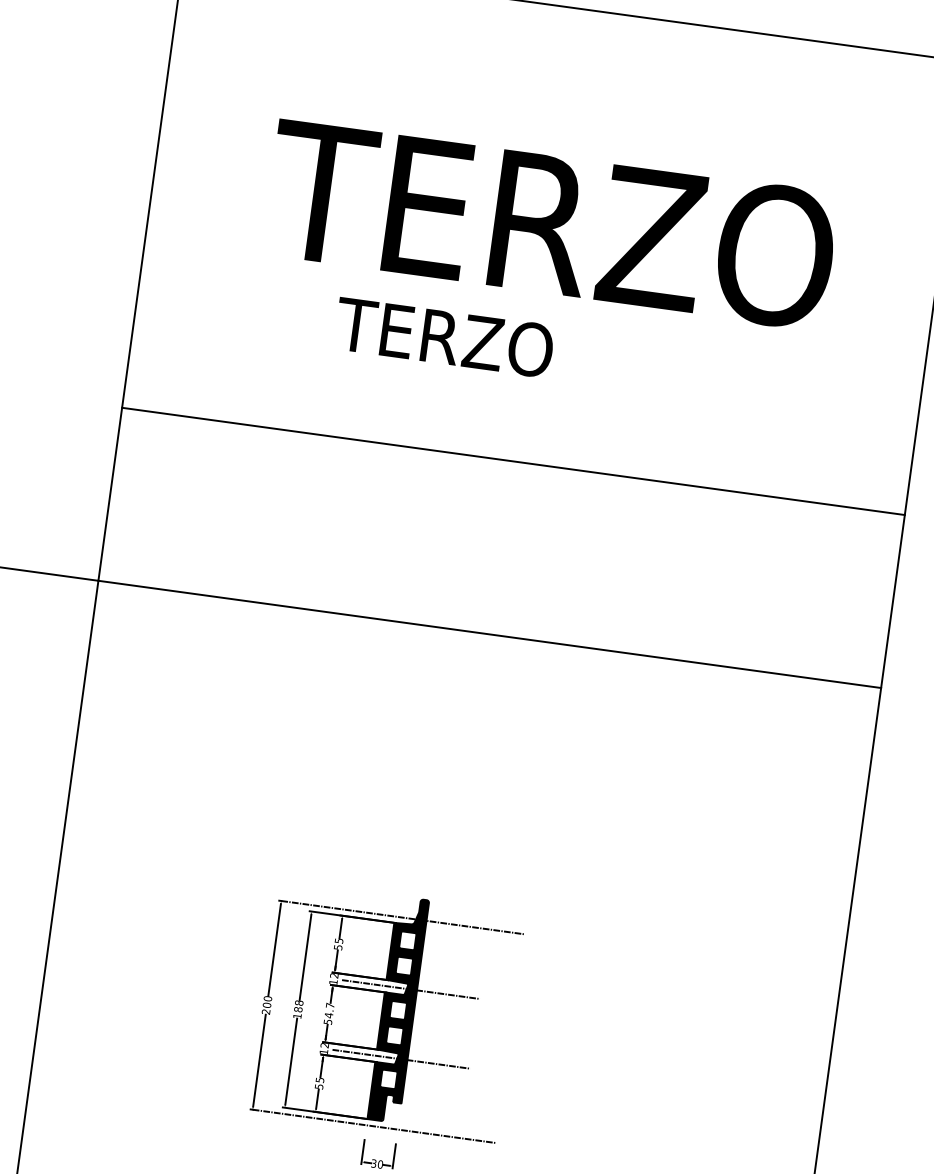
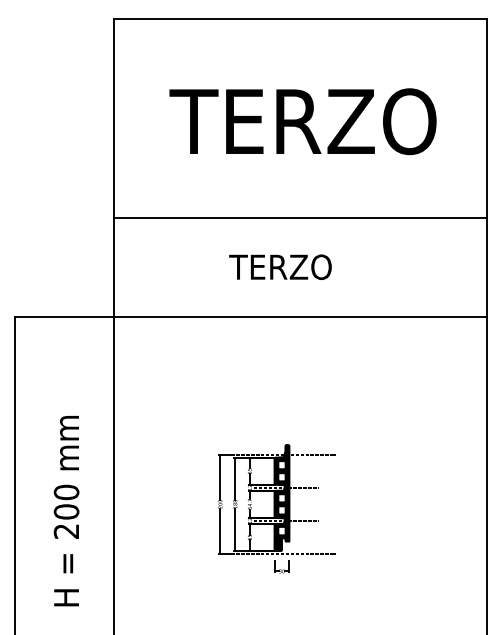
text: (444, 336) -> (280, 266), moved
line: (513, 461) -> (300, 217), moved

